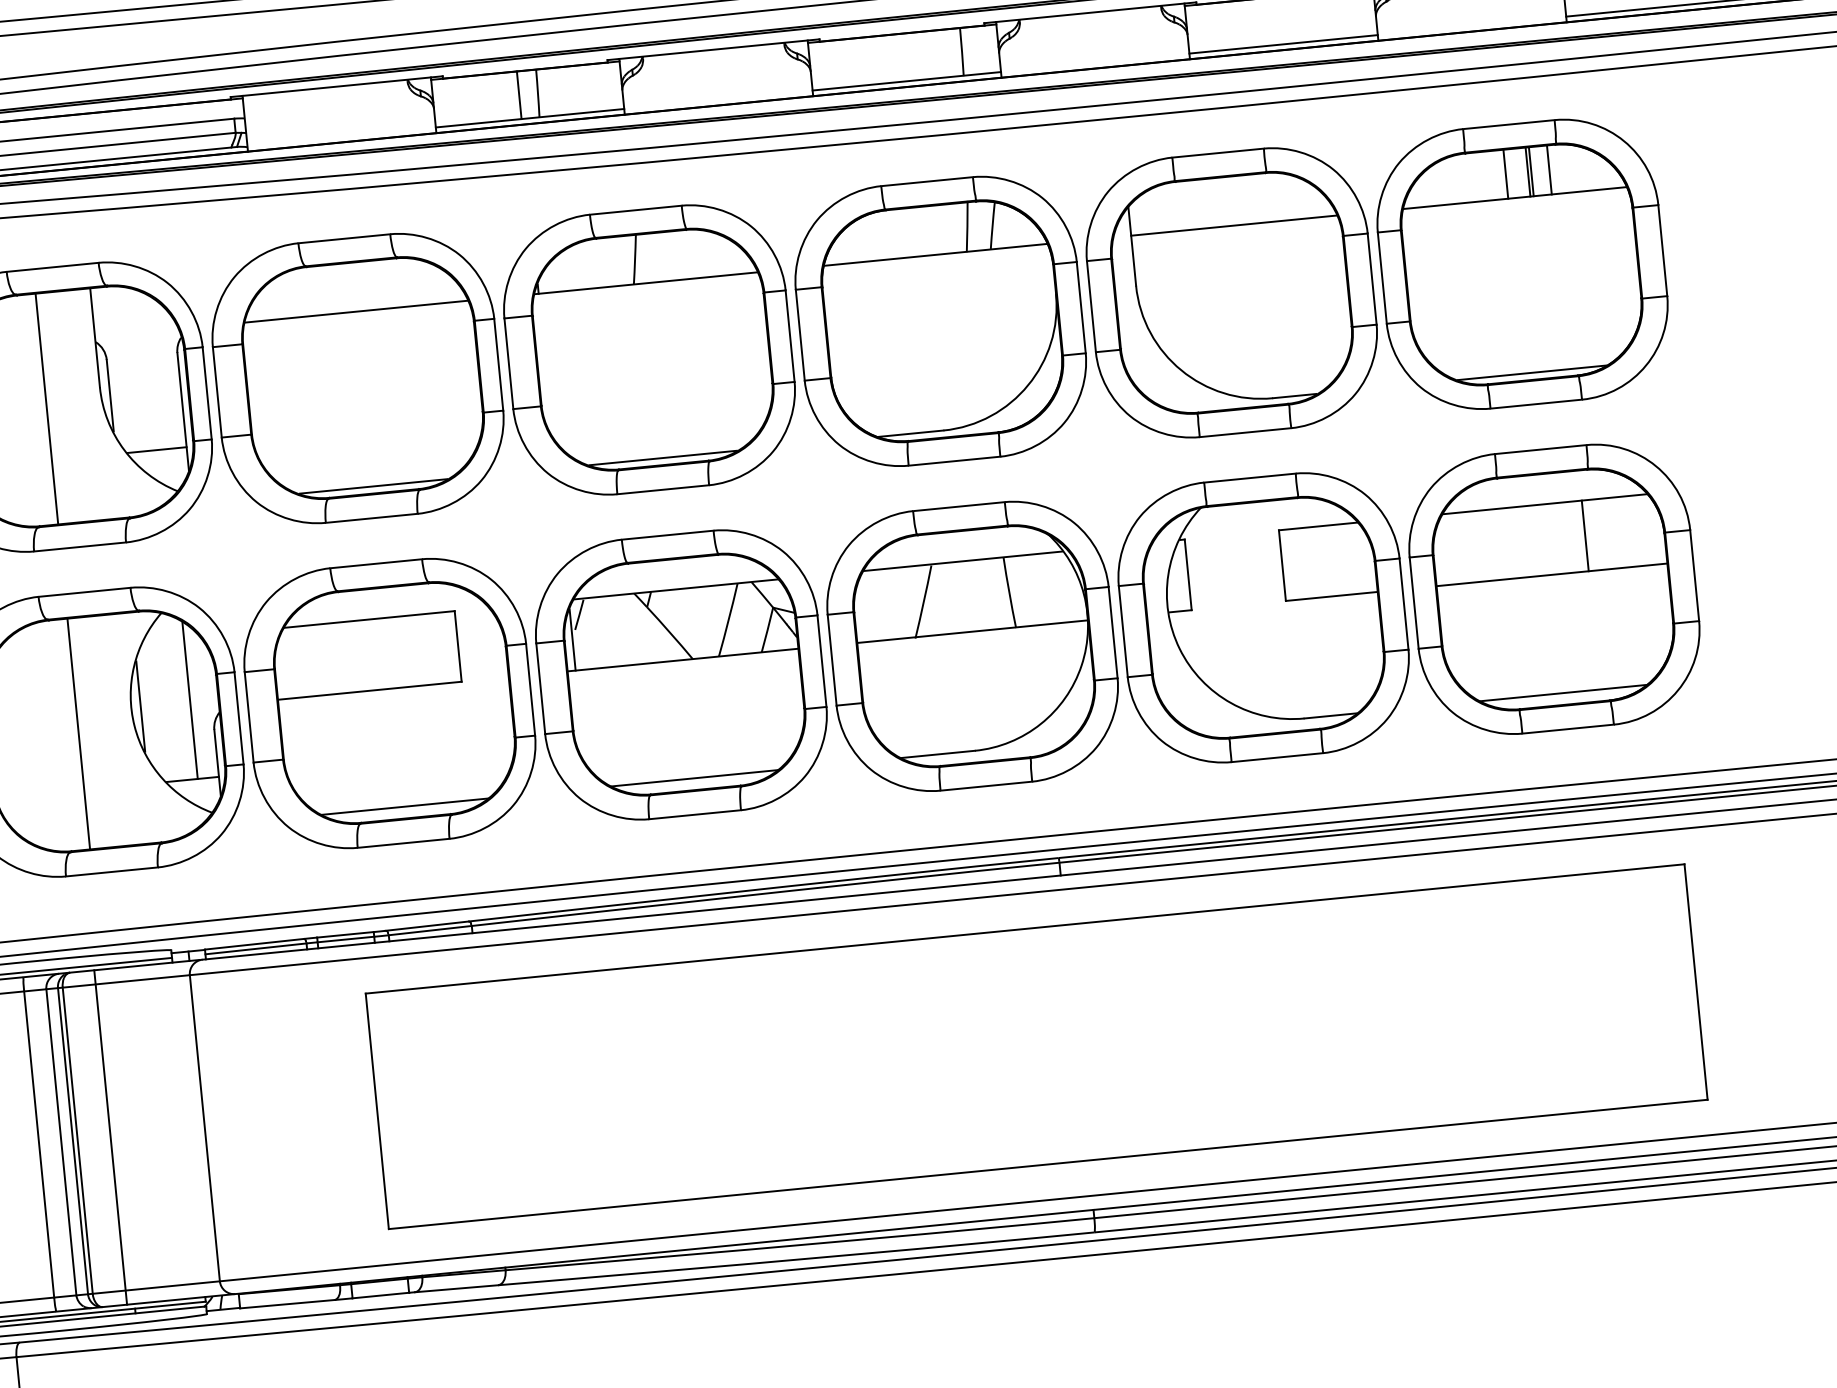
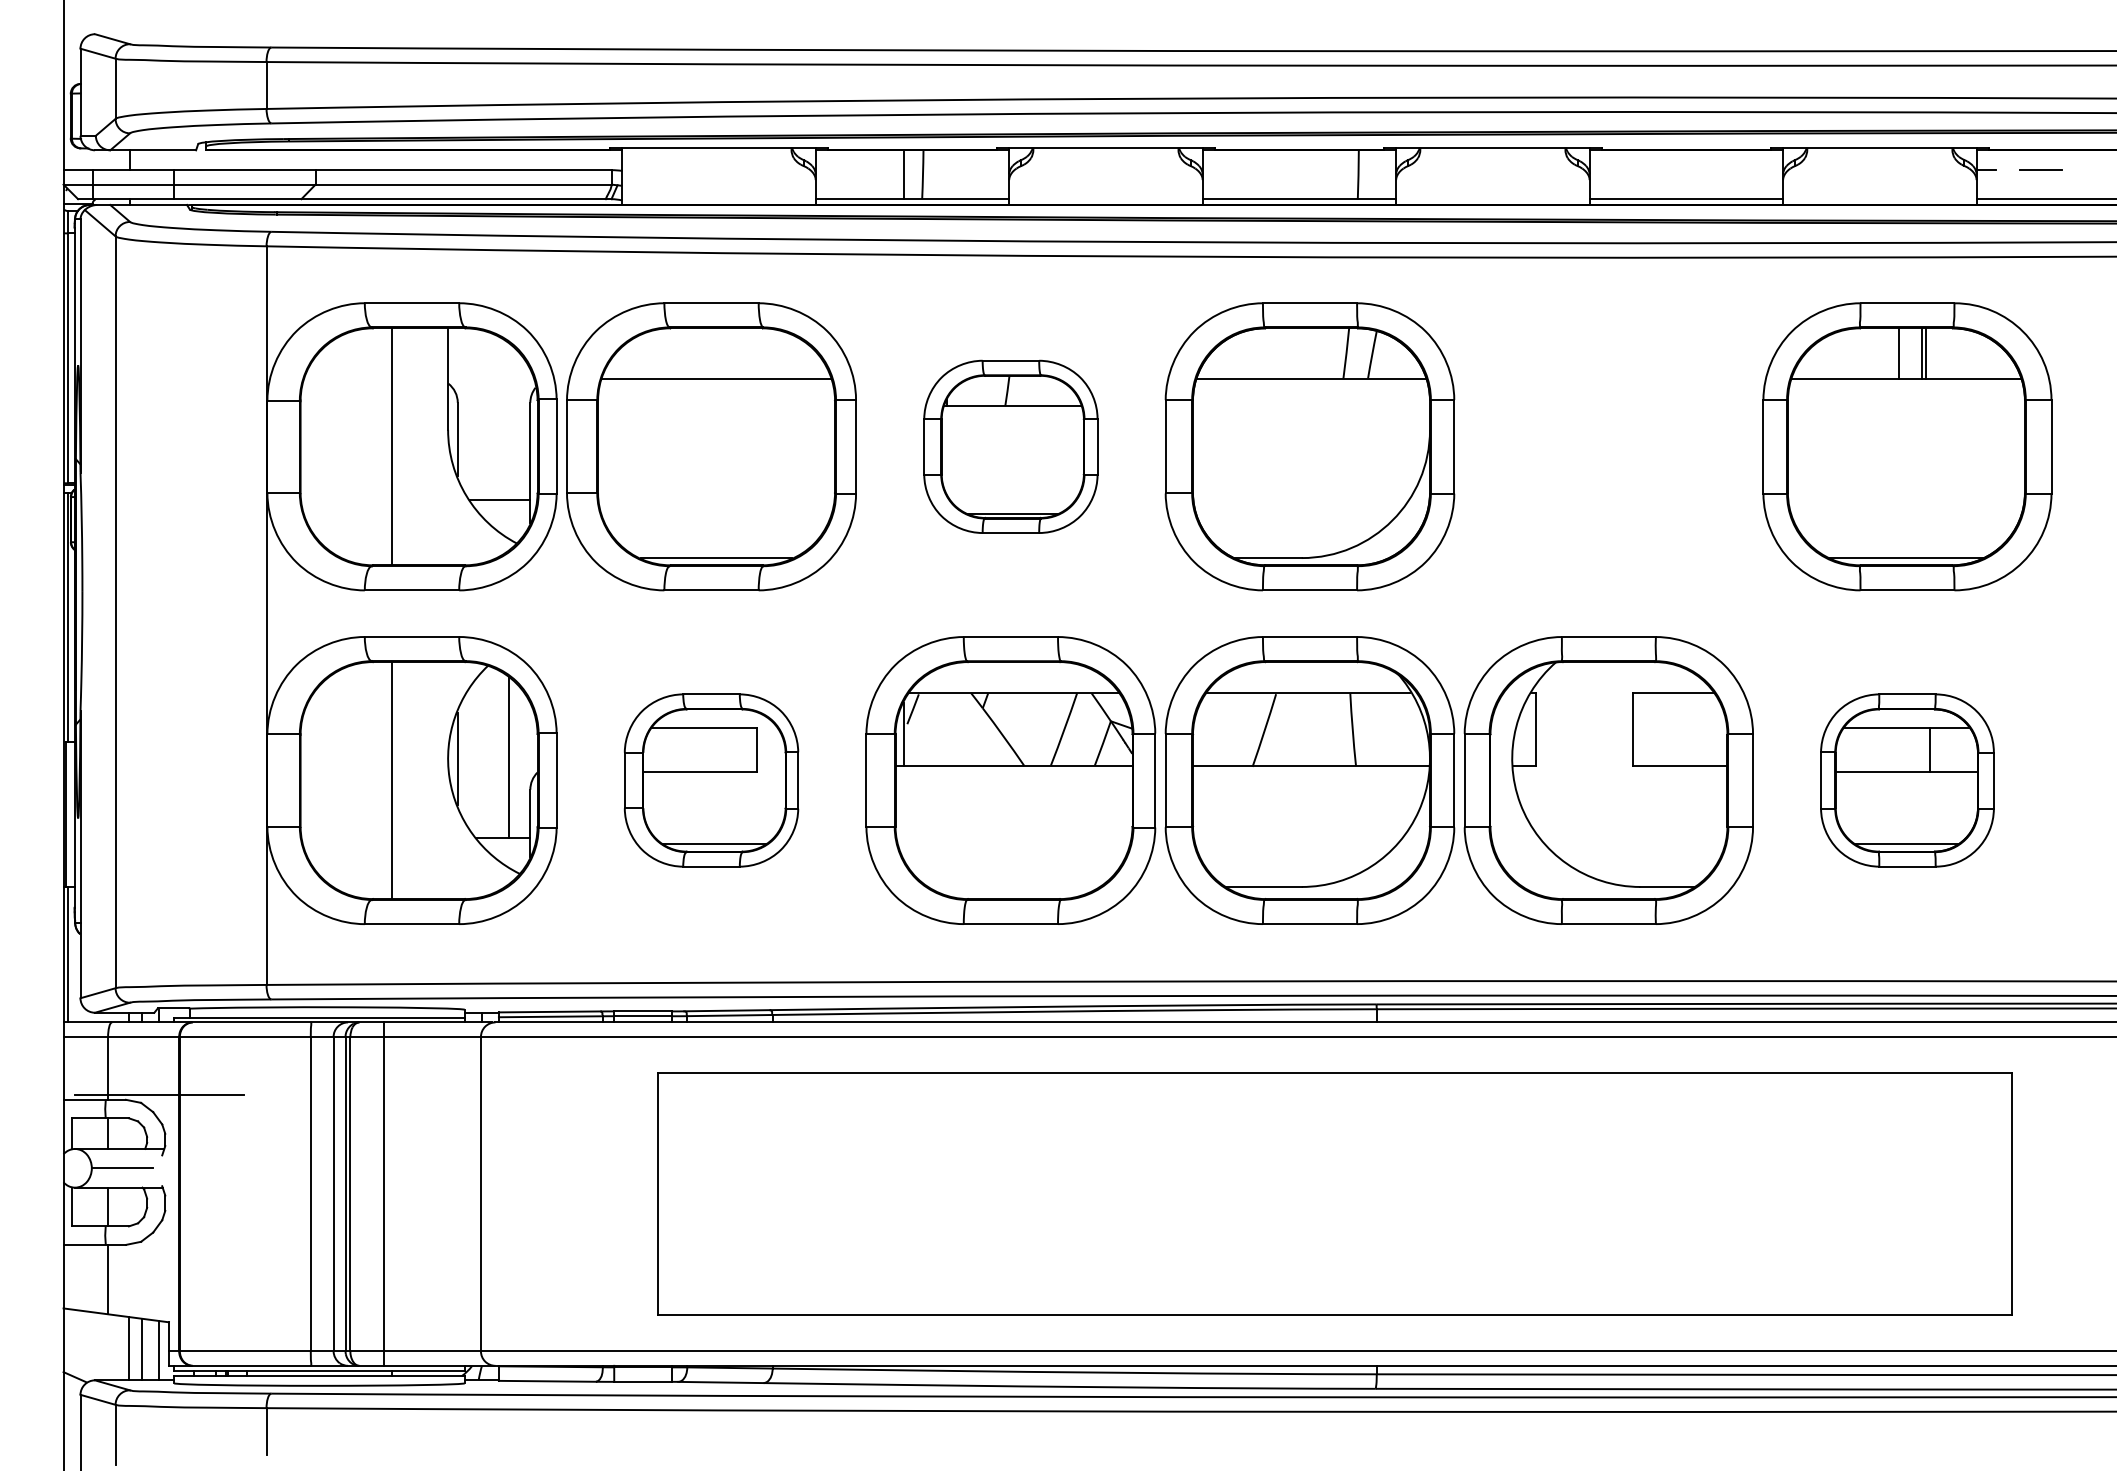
line: (1549, 169) -> (1944, 353), removed
part: (1231, 292) -> (1608, 446), removed
part: (649, 349) -> (1010, 446), size x0.6
part: (1554, 589) -> (1907, 780), size x0.6
part: (389, 703) -> (711, 780), size x0.6
line: (694, 777) -> (1013, 886), removed

